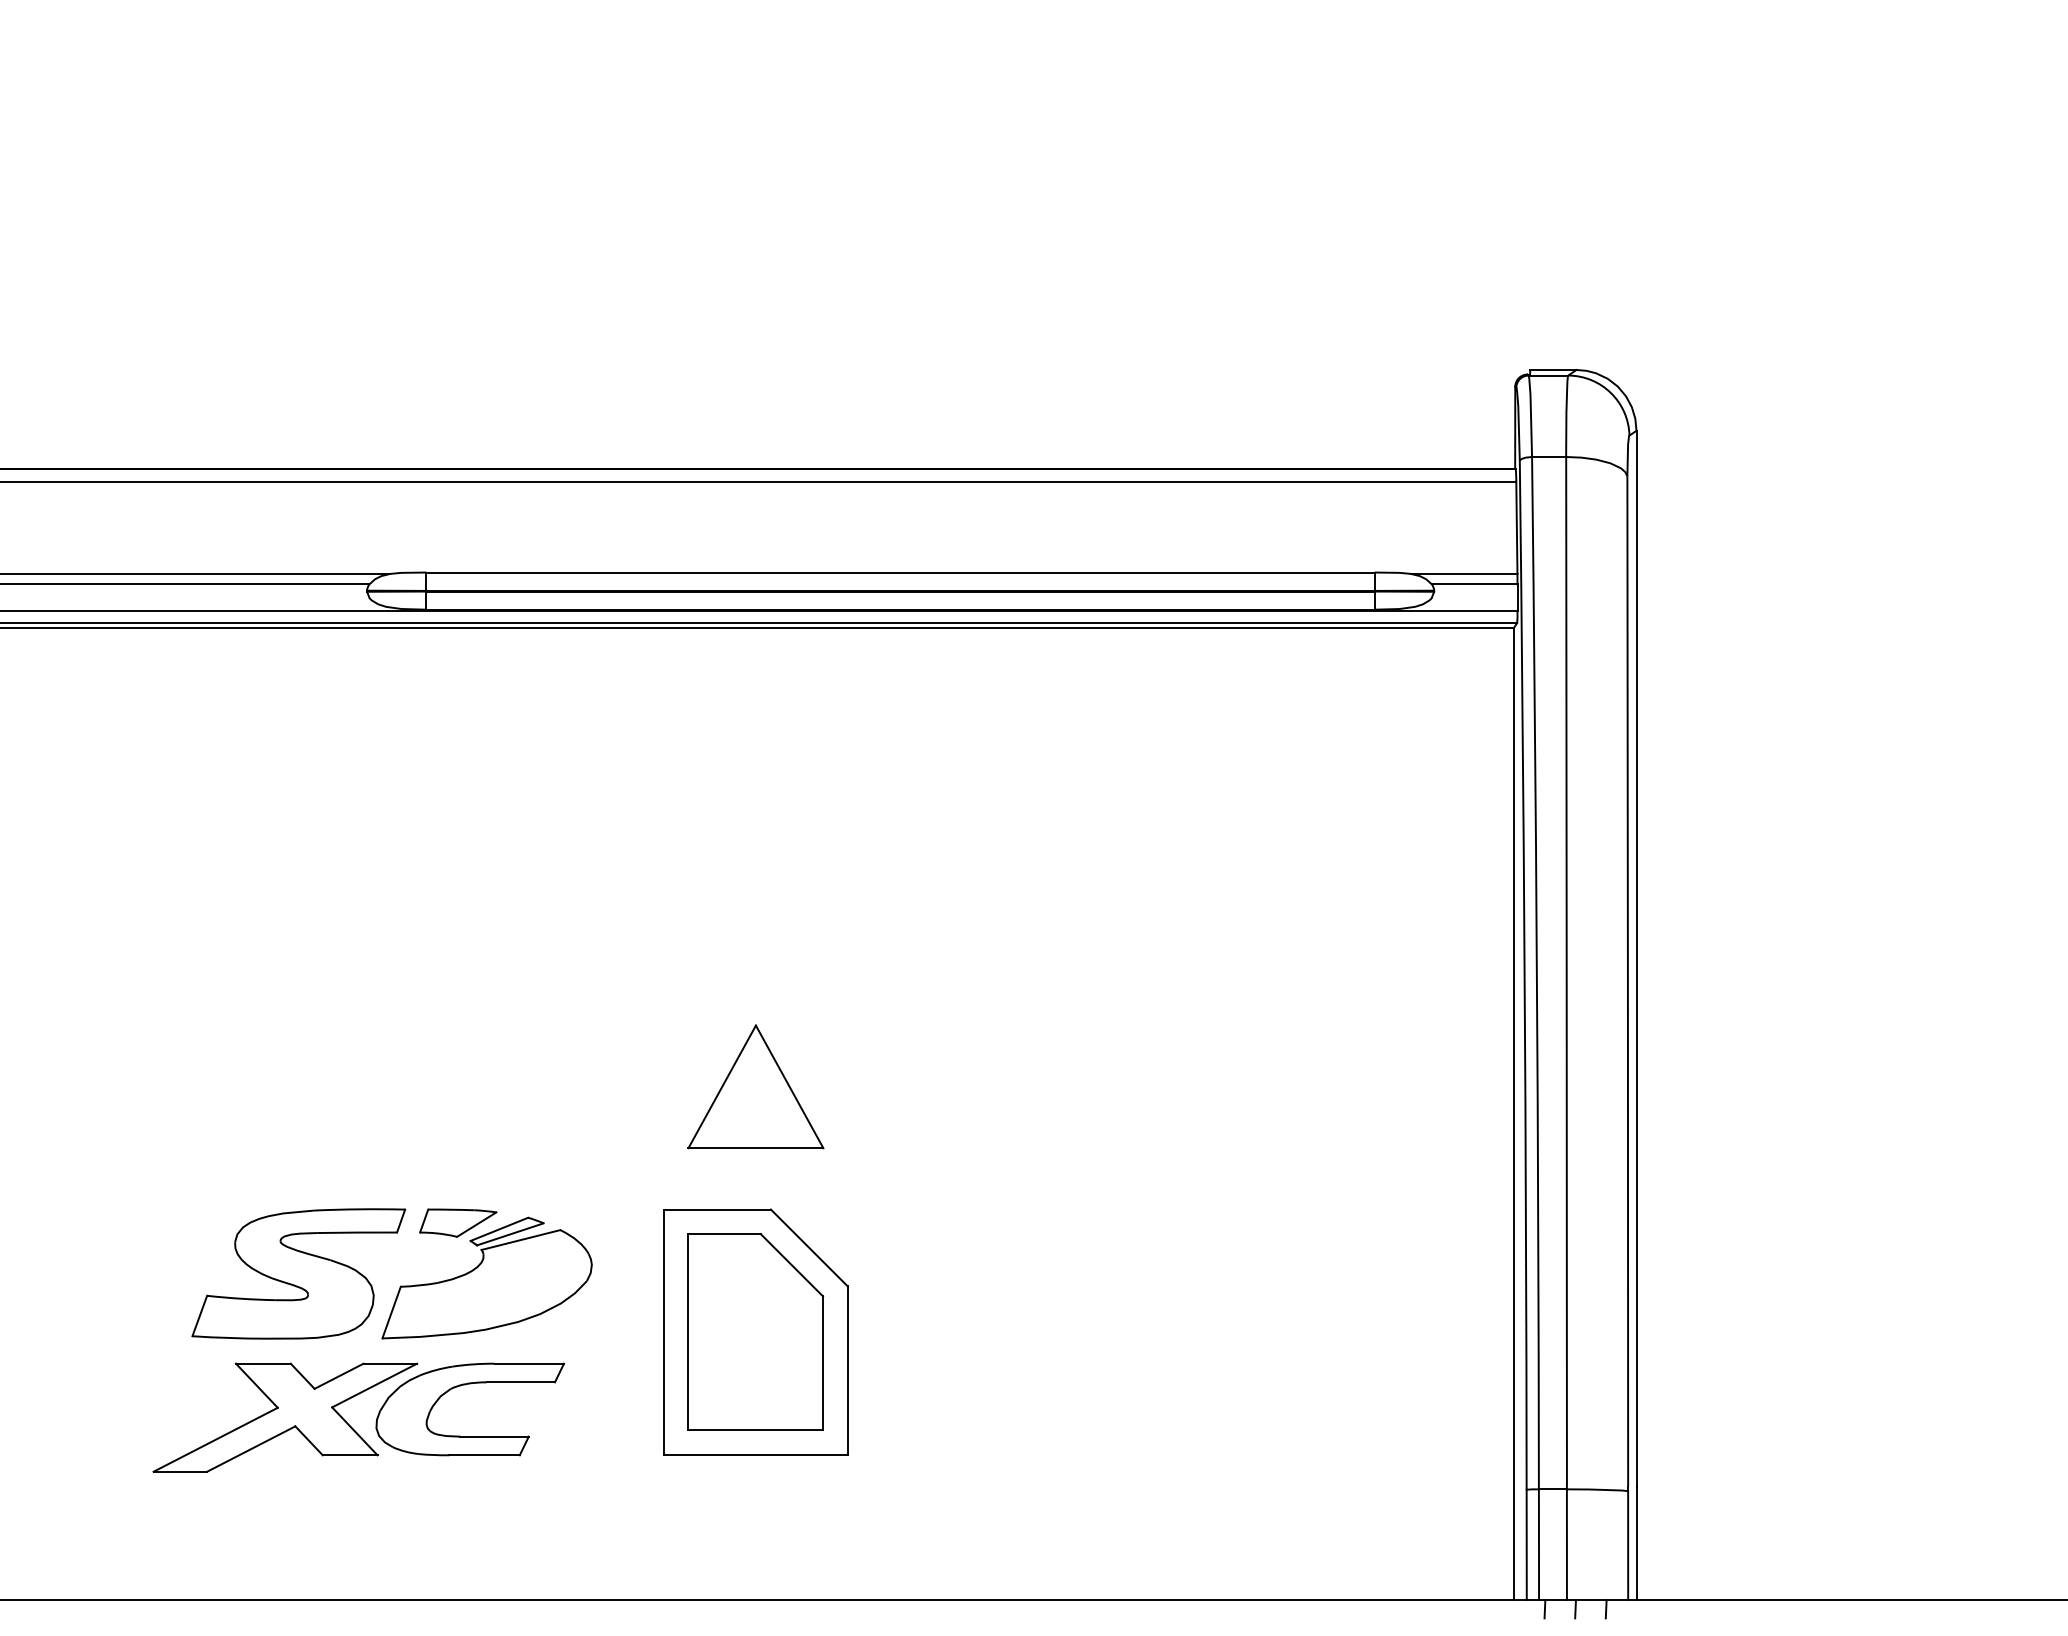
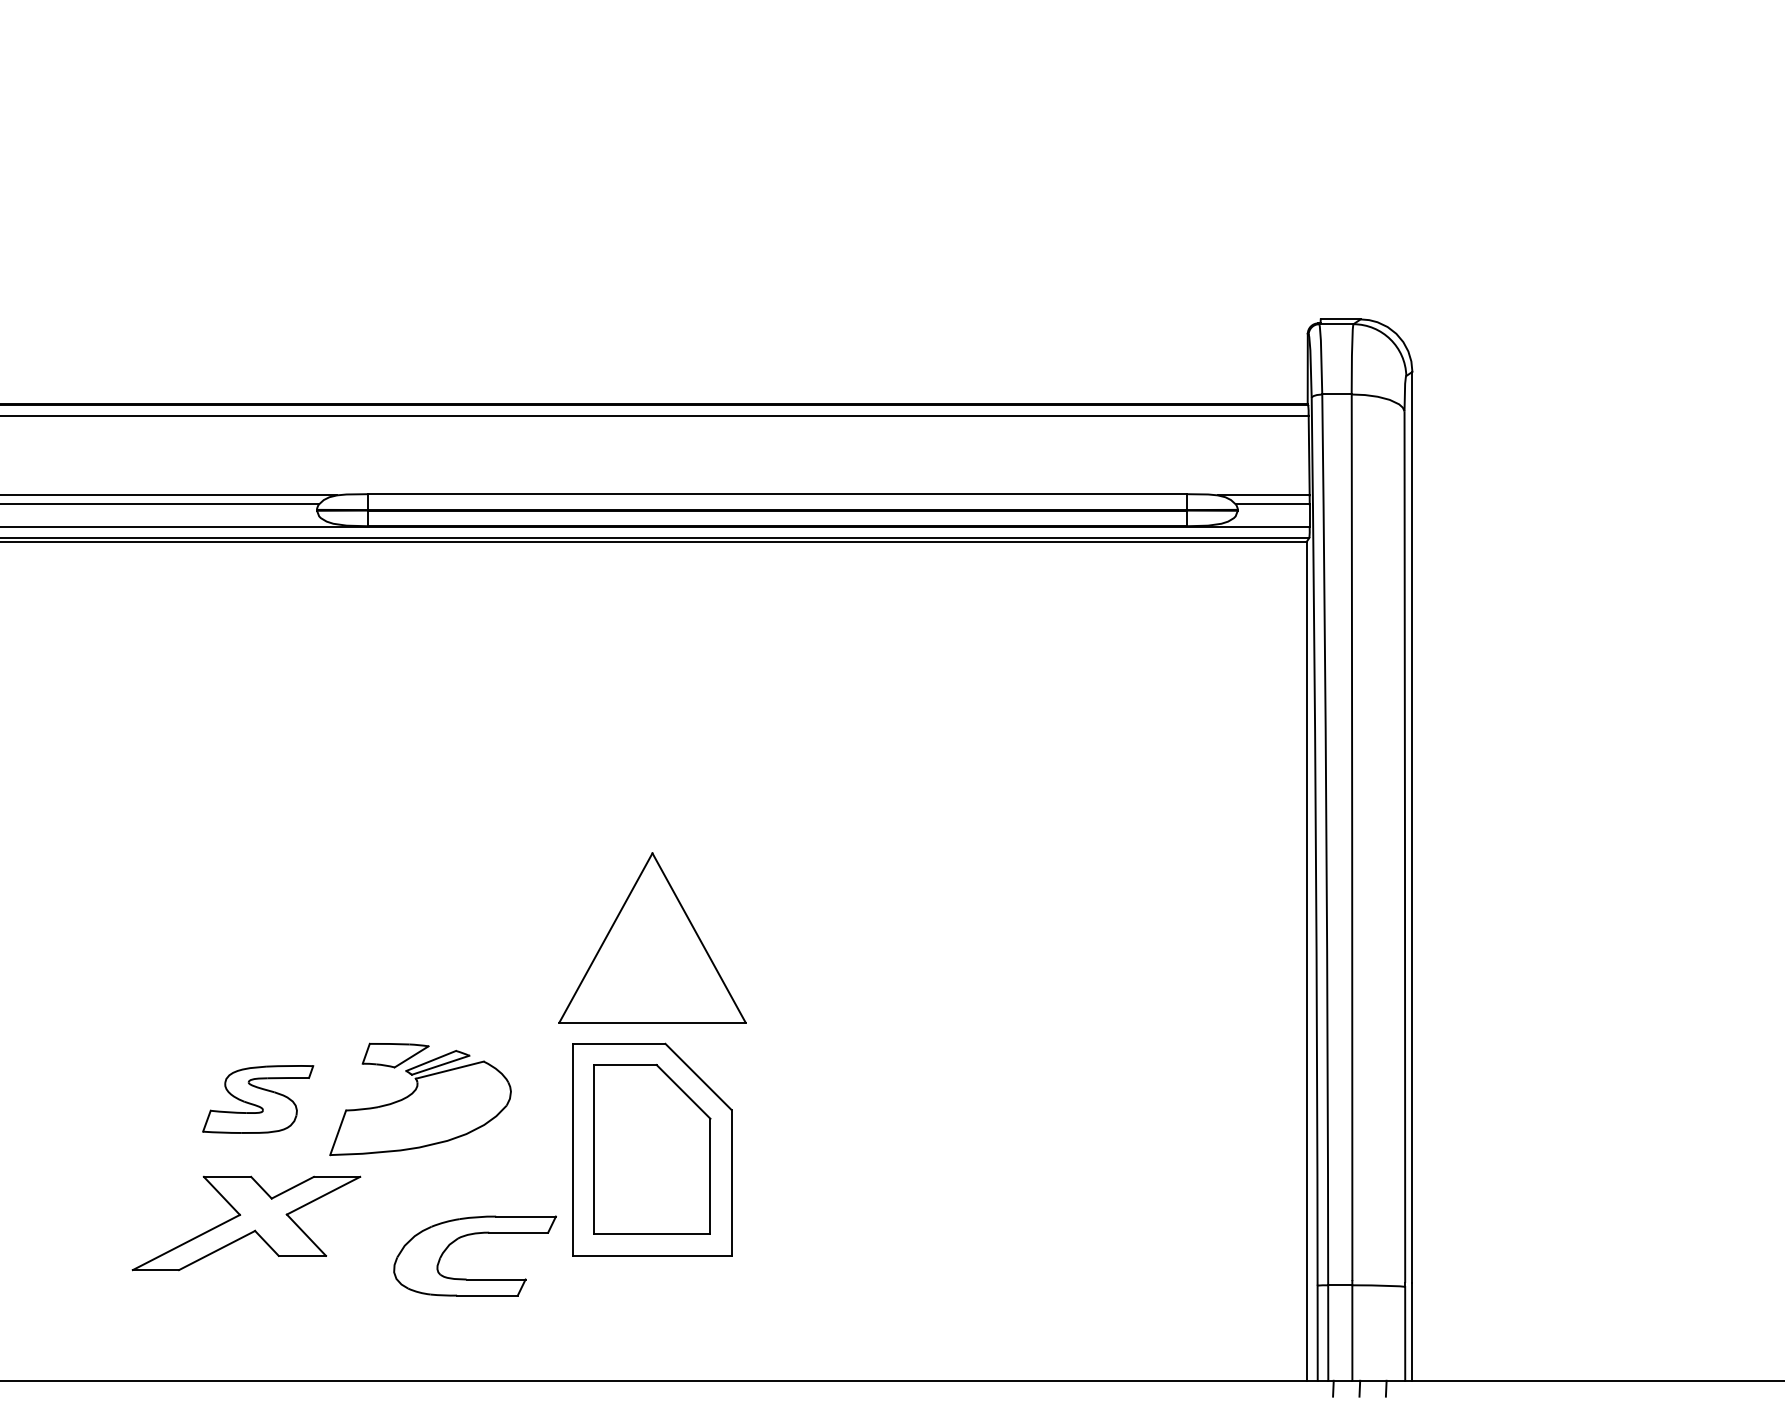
part: (755, 1086) -> (652, 937), size x1.6
part: (298, 1273) -> (257, 1099), size x0.6
part: (465, 1385) -> (470, 1235), moved

